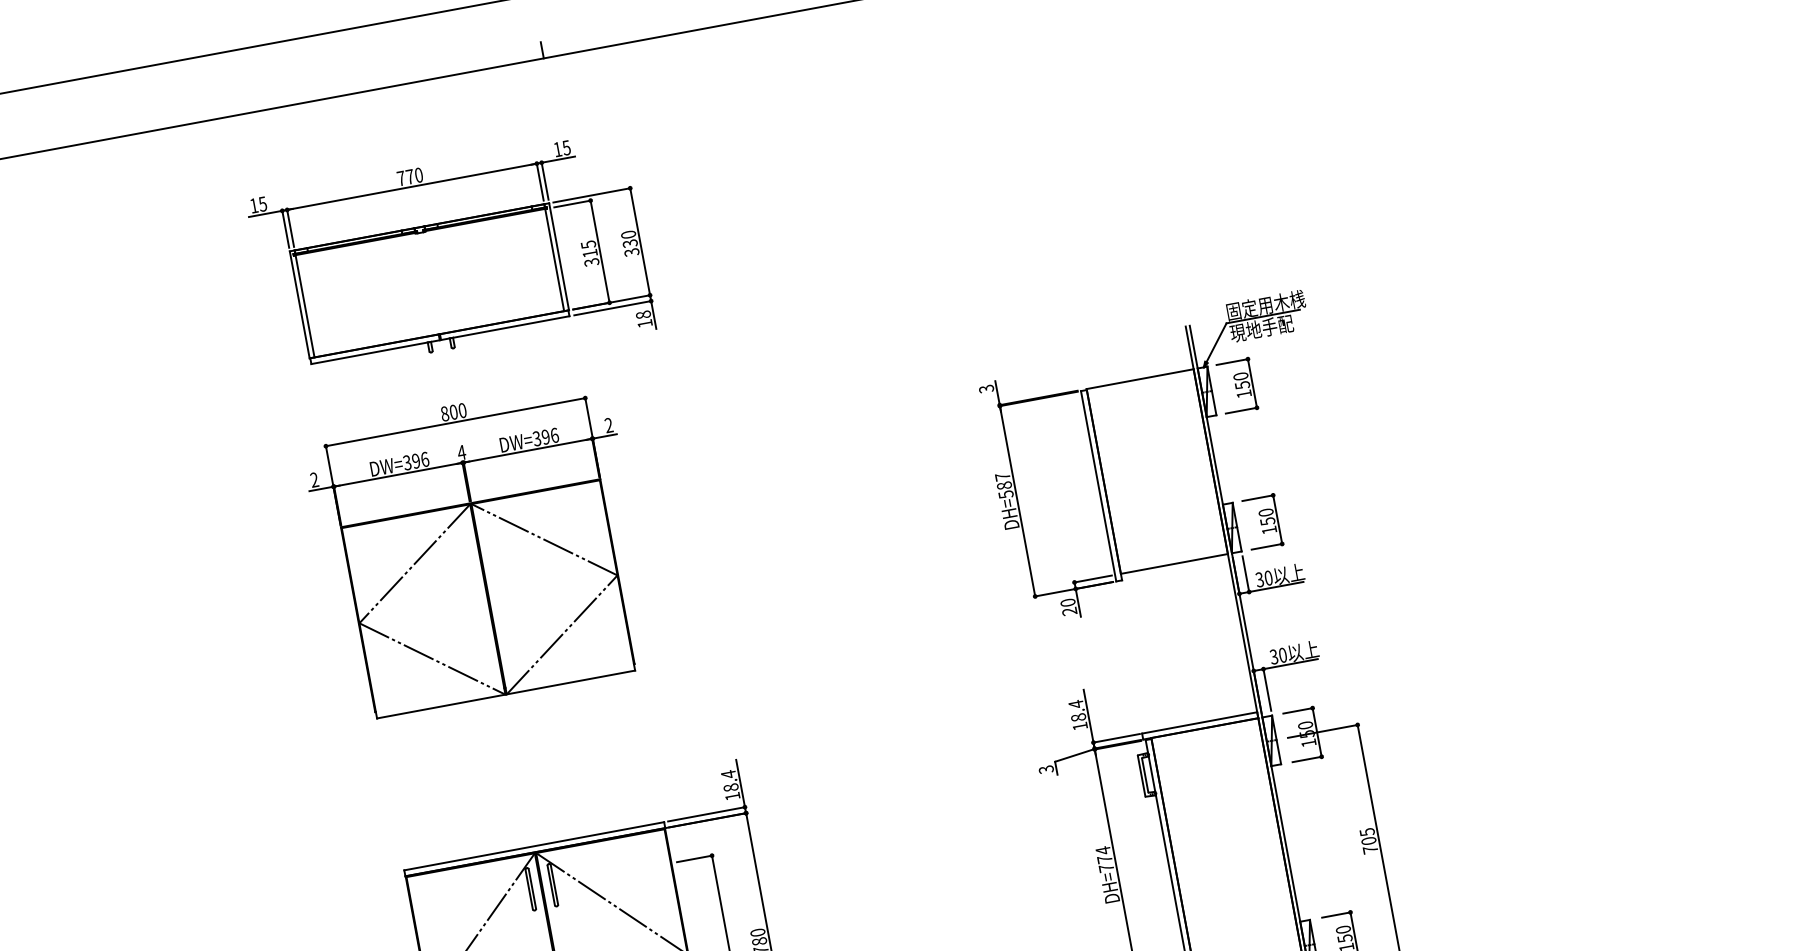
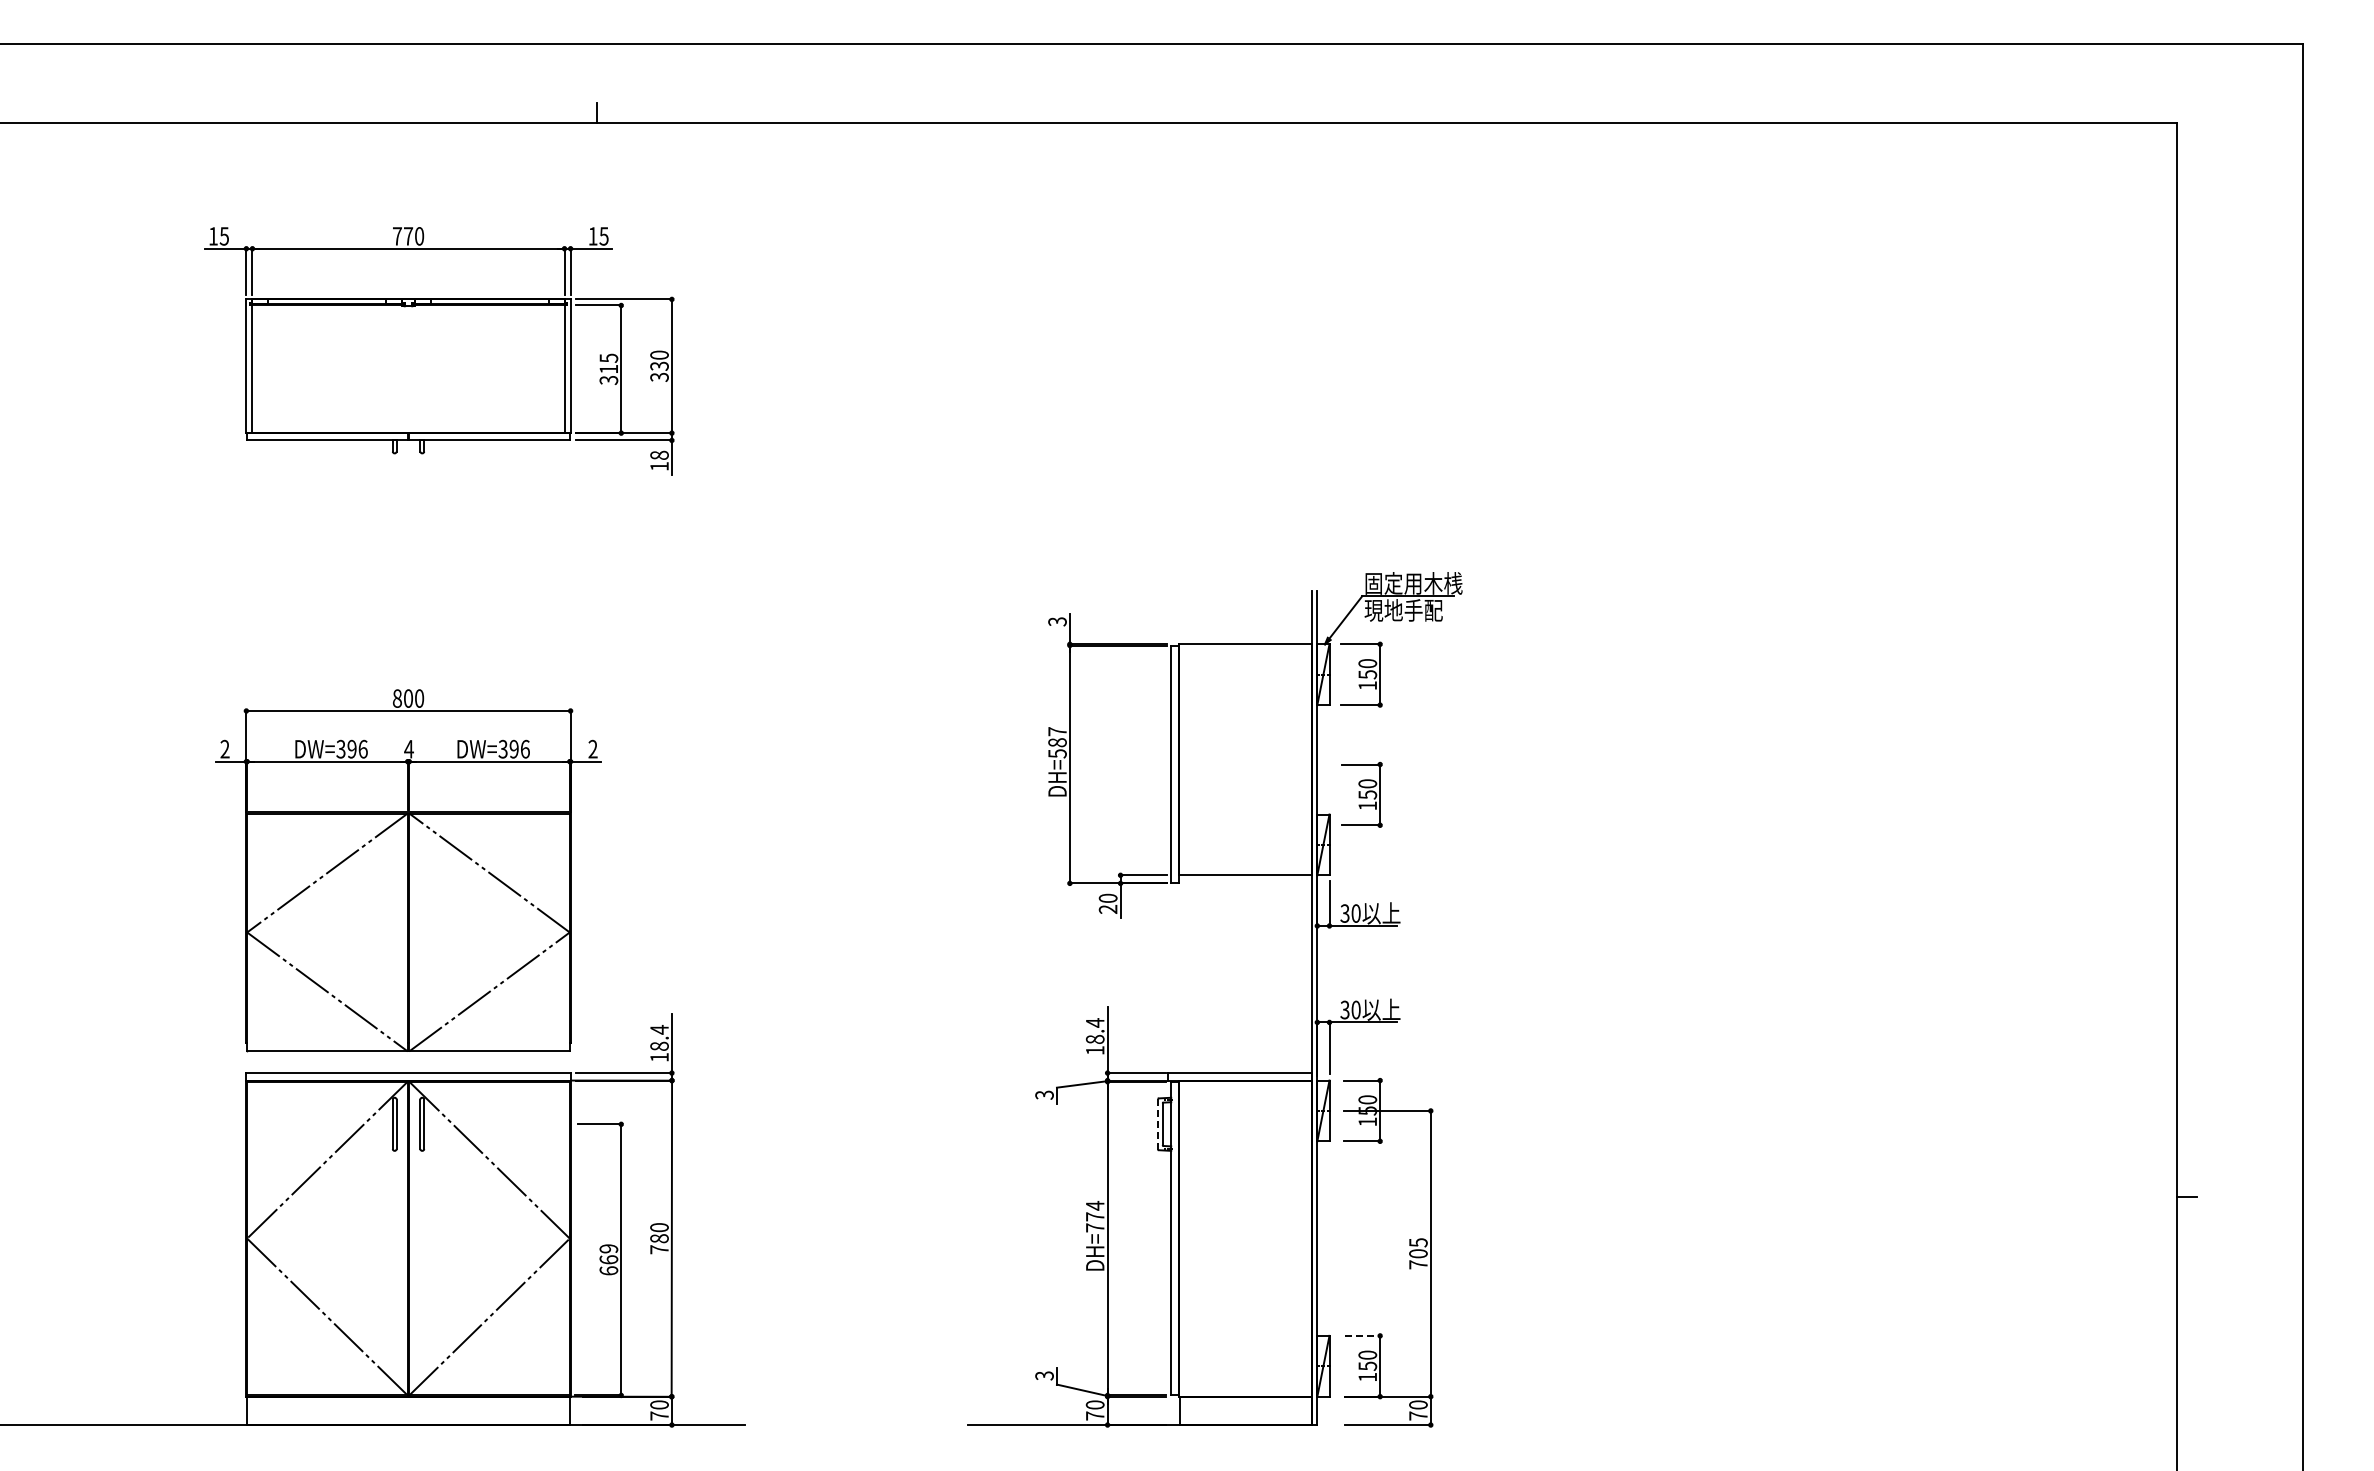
part: (1262, 522) -> (1361, 794), moved
part: (479, 549) -> (408, 870), moved
line: (1141, 776) -> (1158, 1124), solid -> dashed
line: (1336, 914) -> (1362, 1335), solid -> dashed

